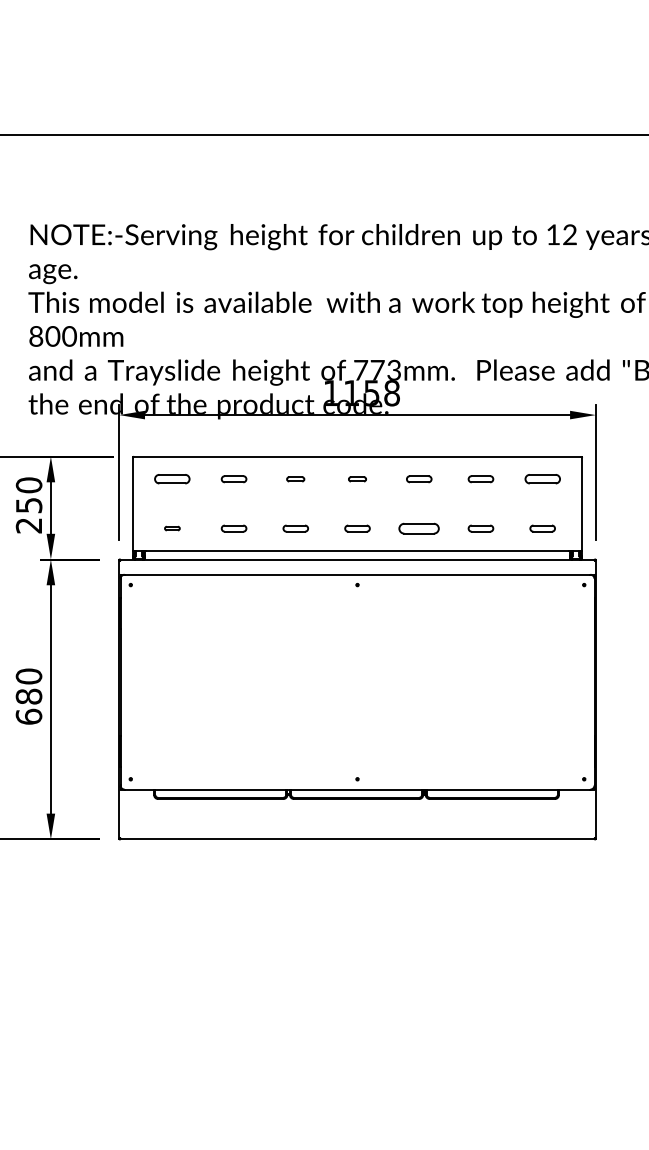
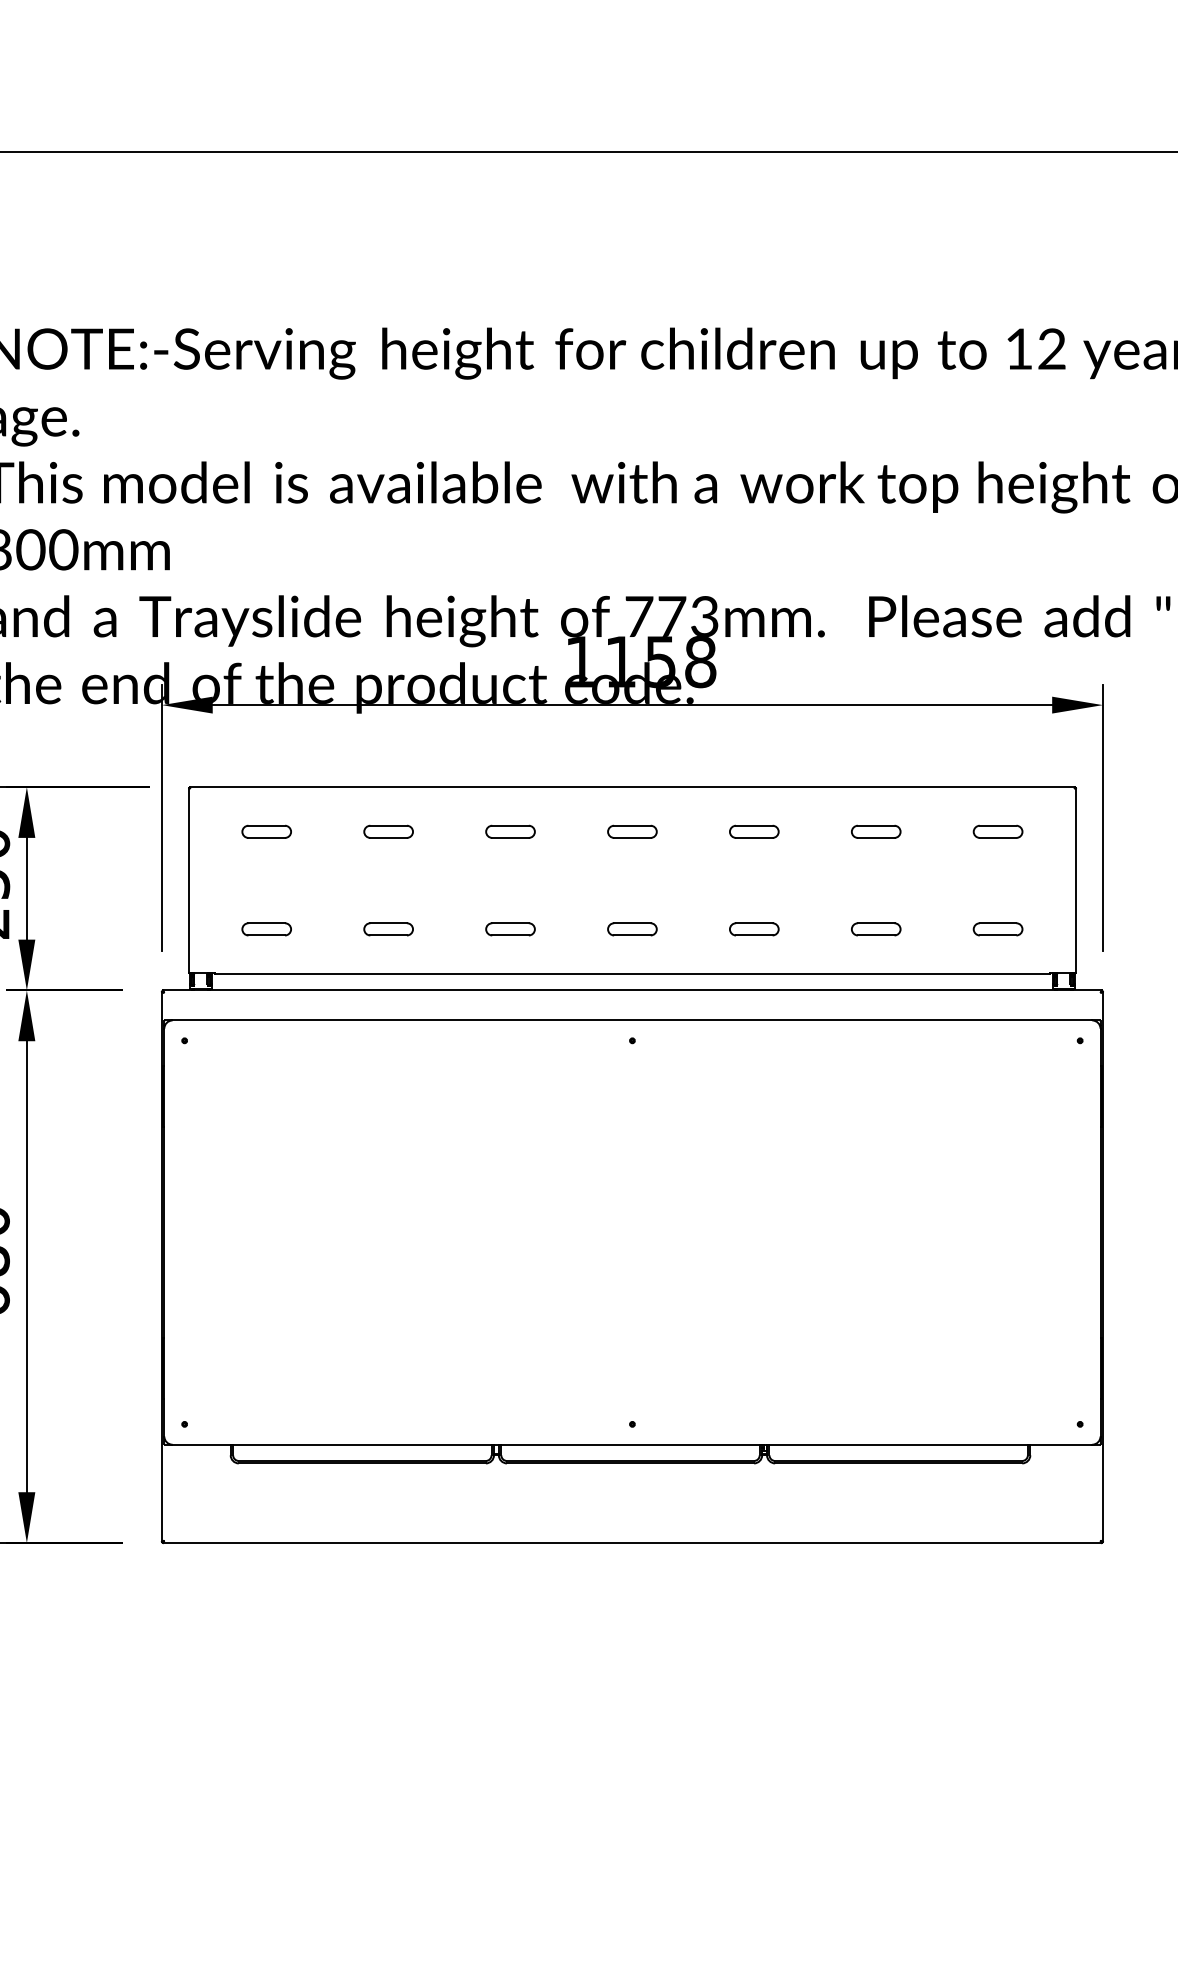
part: (172, 479) -> (267, 832), size x0.71
part: (295, 479) -> (509, 832), size x1.43
part: (357, 479) -> (632, 832), size x1.43
part: (542, 479) -> (997, 832), size x0.71
part: (172, 528) -> (267, 929), size x1.67
part: (419, 528) -> (754, 929), size x0.62

